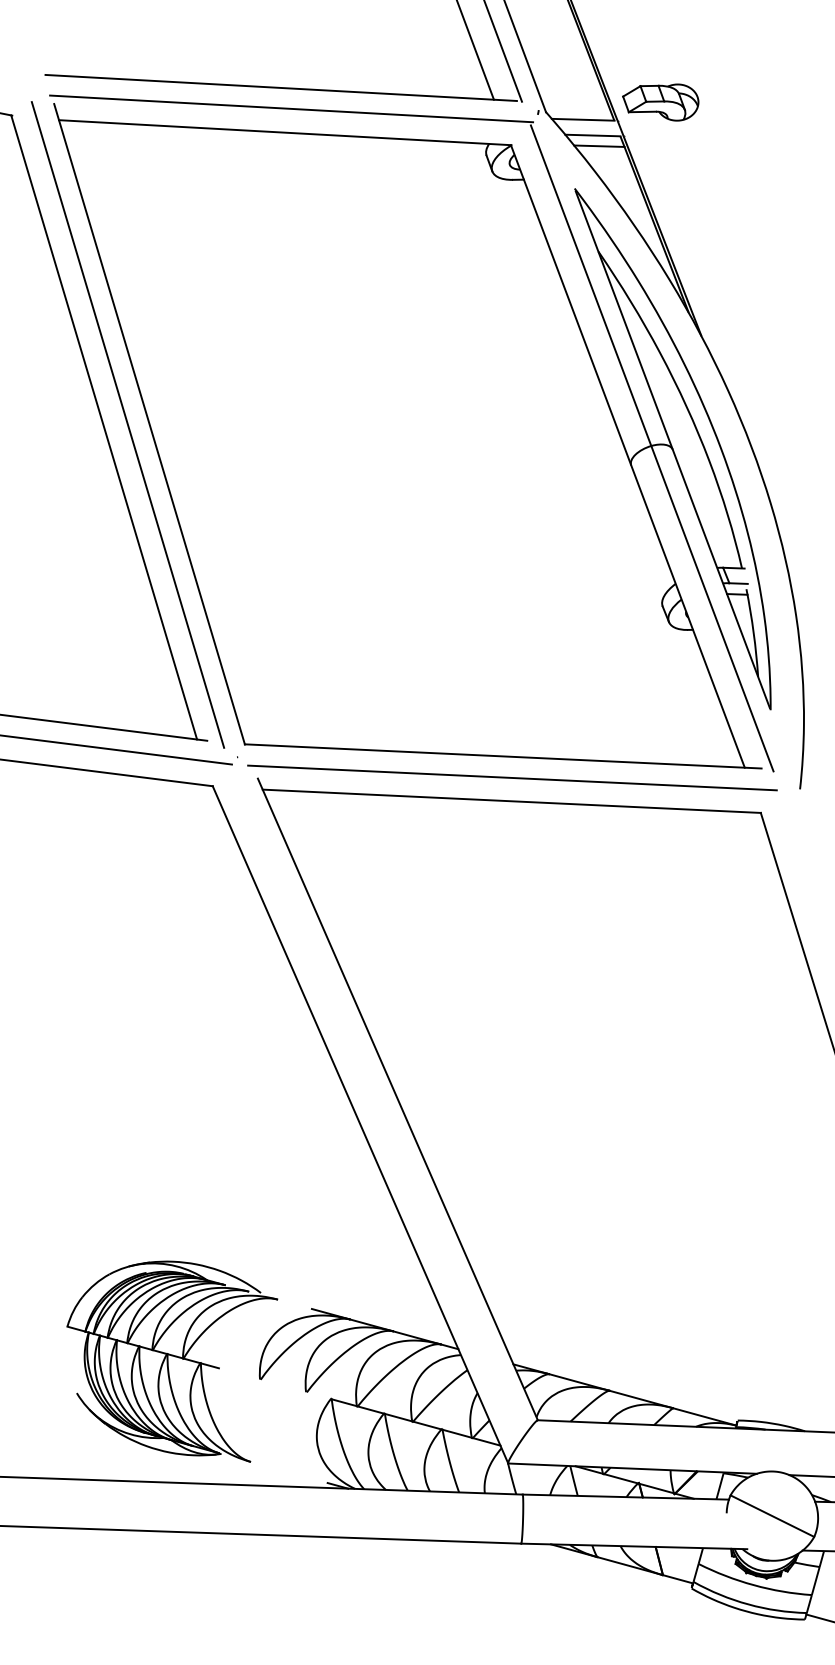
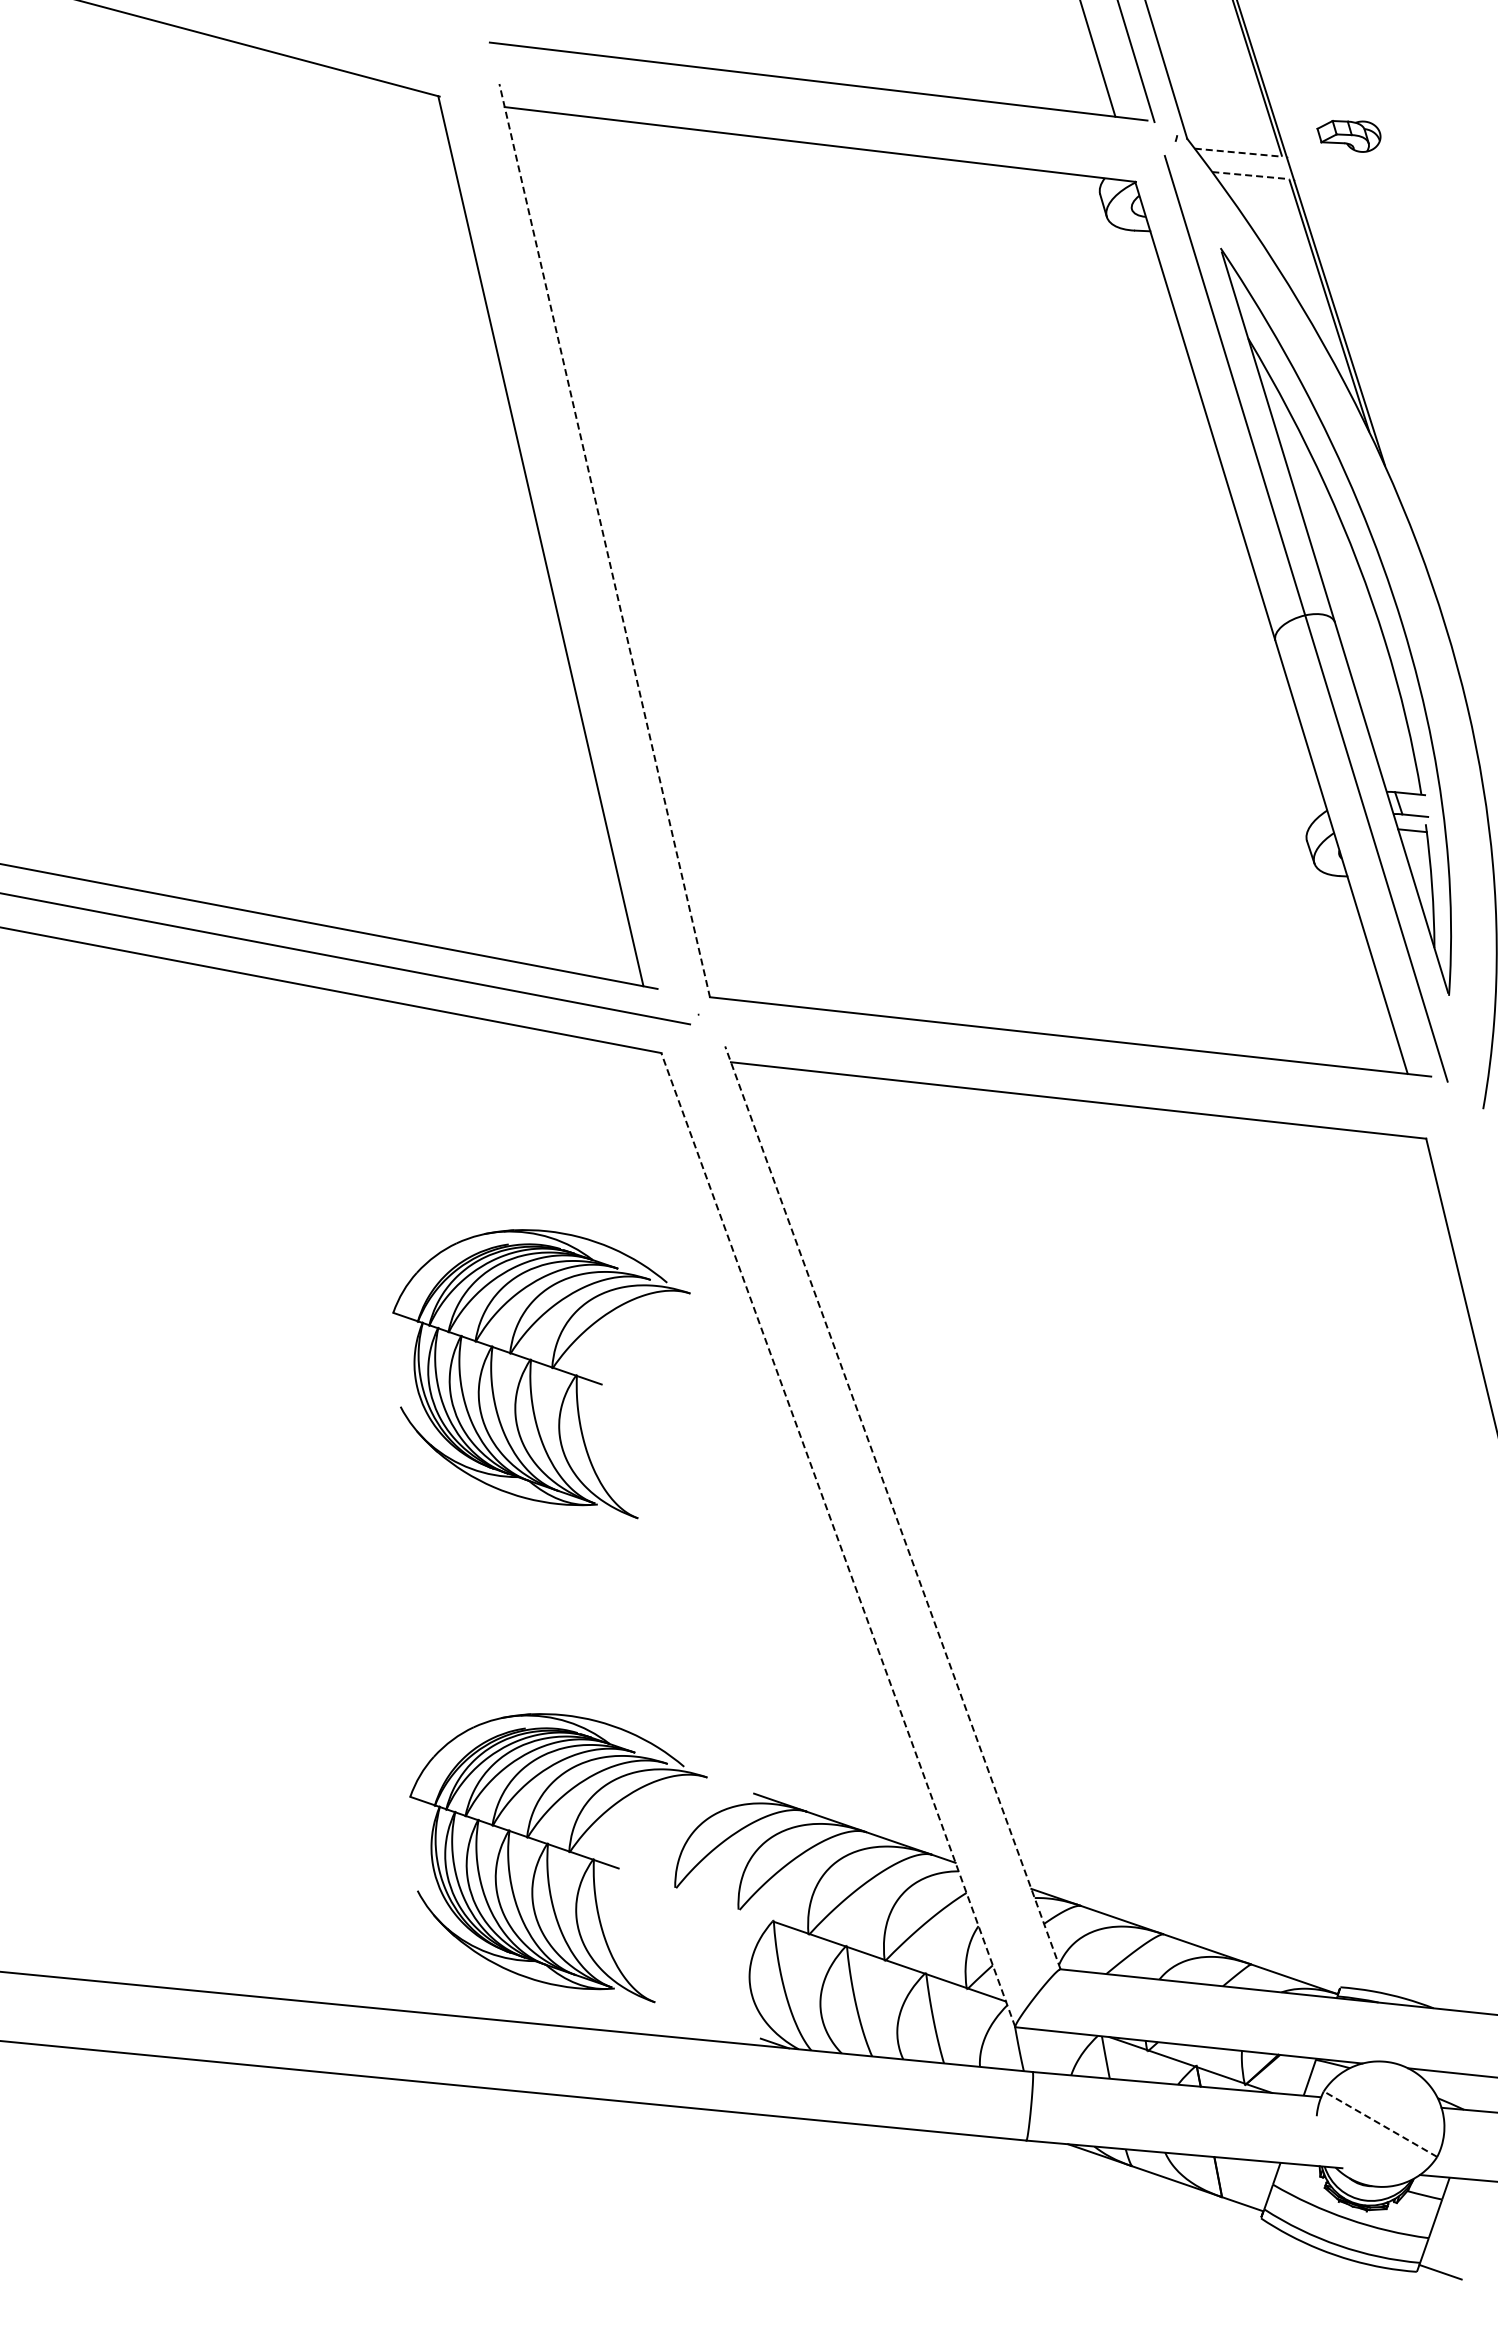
part: (660, 103) -> (1348, 136), size x0.6
line: (291, 108) -> (831, 111), removed
line: (583, 119) -> (1239, 152), solid -> dashed
line: (592, 135) -> (1250, 175), solid -> dashed
line: (599, 145) -> (1258, 190), removed
line: (128, 424) -> (574, 539), removed
line: (149, 424) -> (604, 540), solid -> dashed
line: (512, 777) -> (1081, 1067), removed
part: (144, 1014) -> (545, 1366), added
line: (397, 1099) -> (892, 1507), solid -> dashed
line: (360, 1124) -> (838, 1539), solid -> dashed
line: (772, 1516) -> (1380, 2124), solid -> dashed

